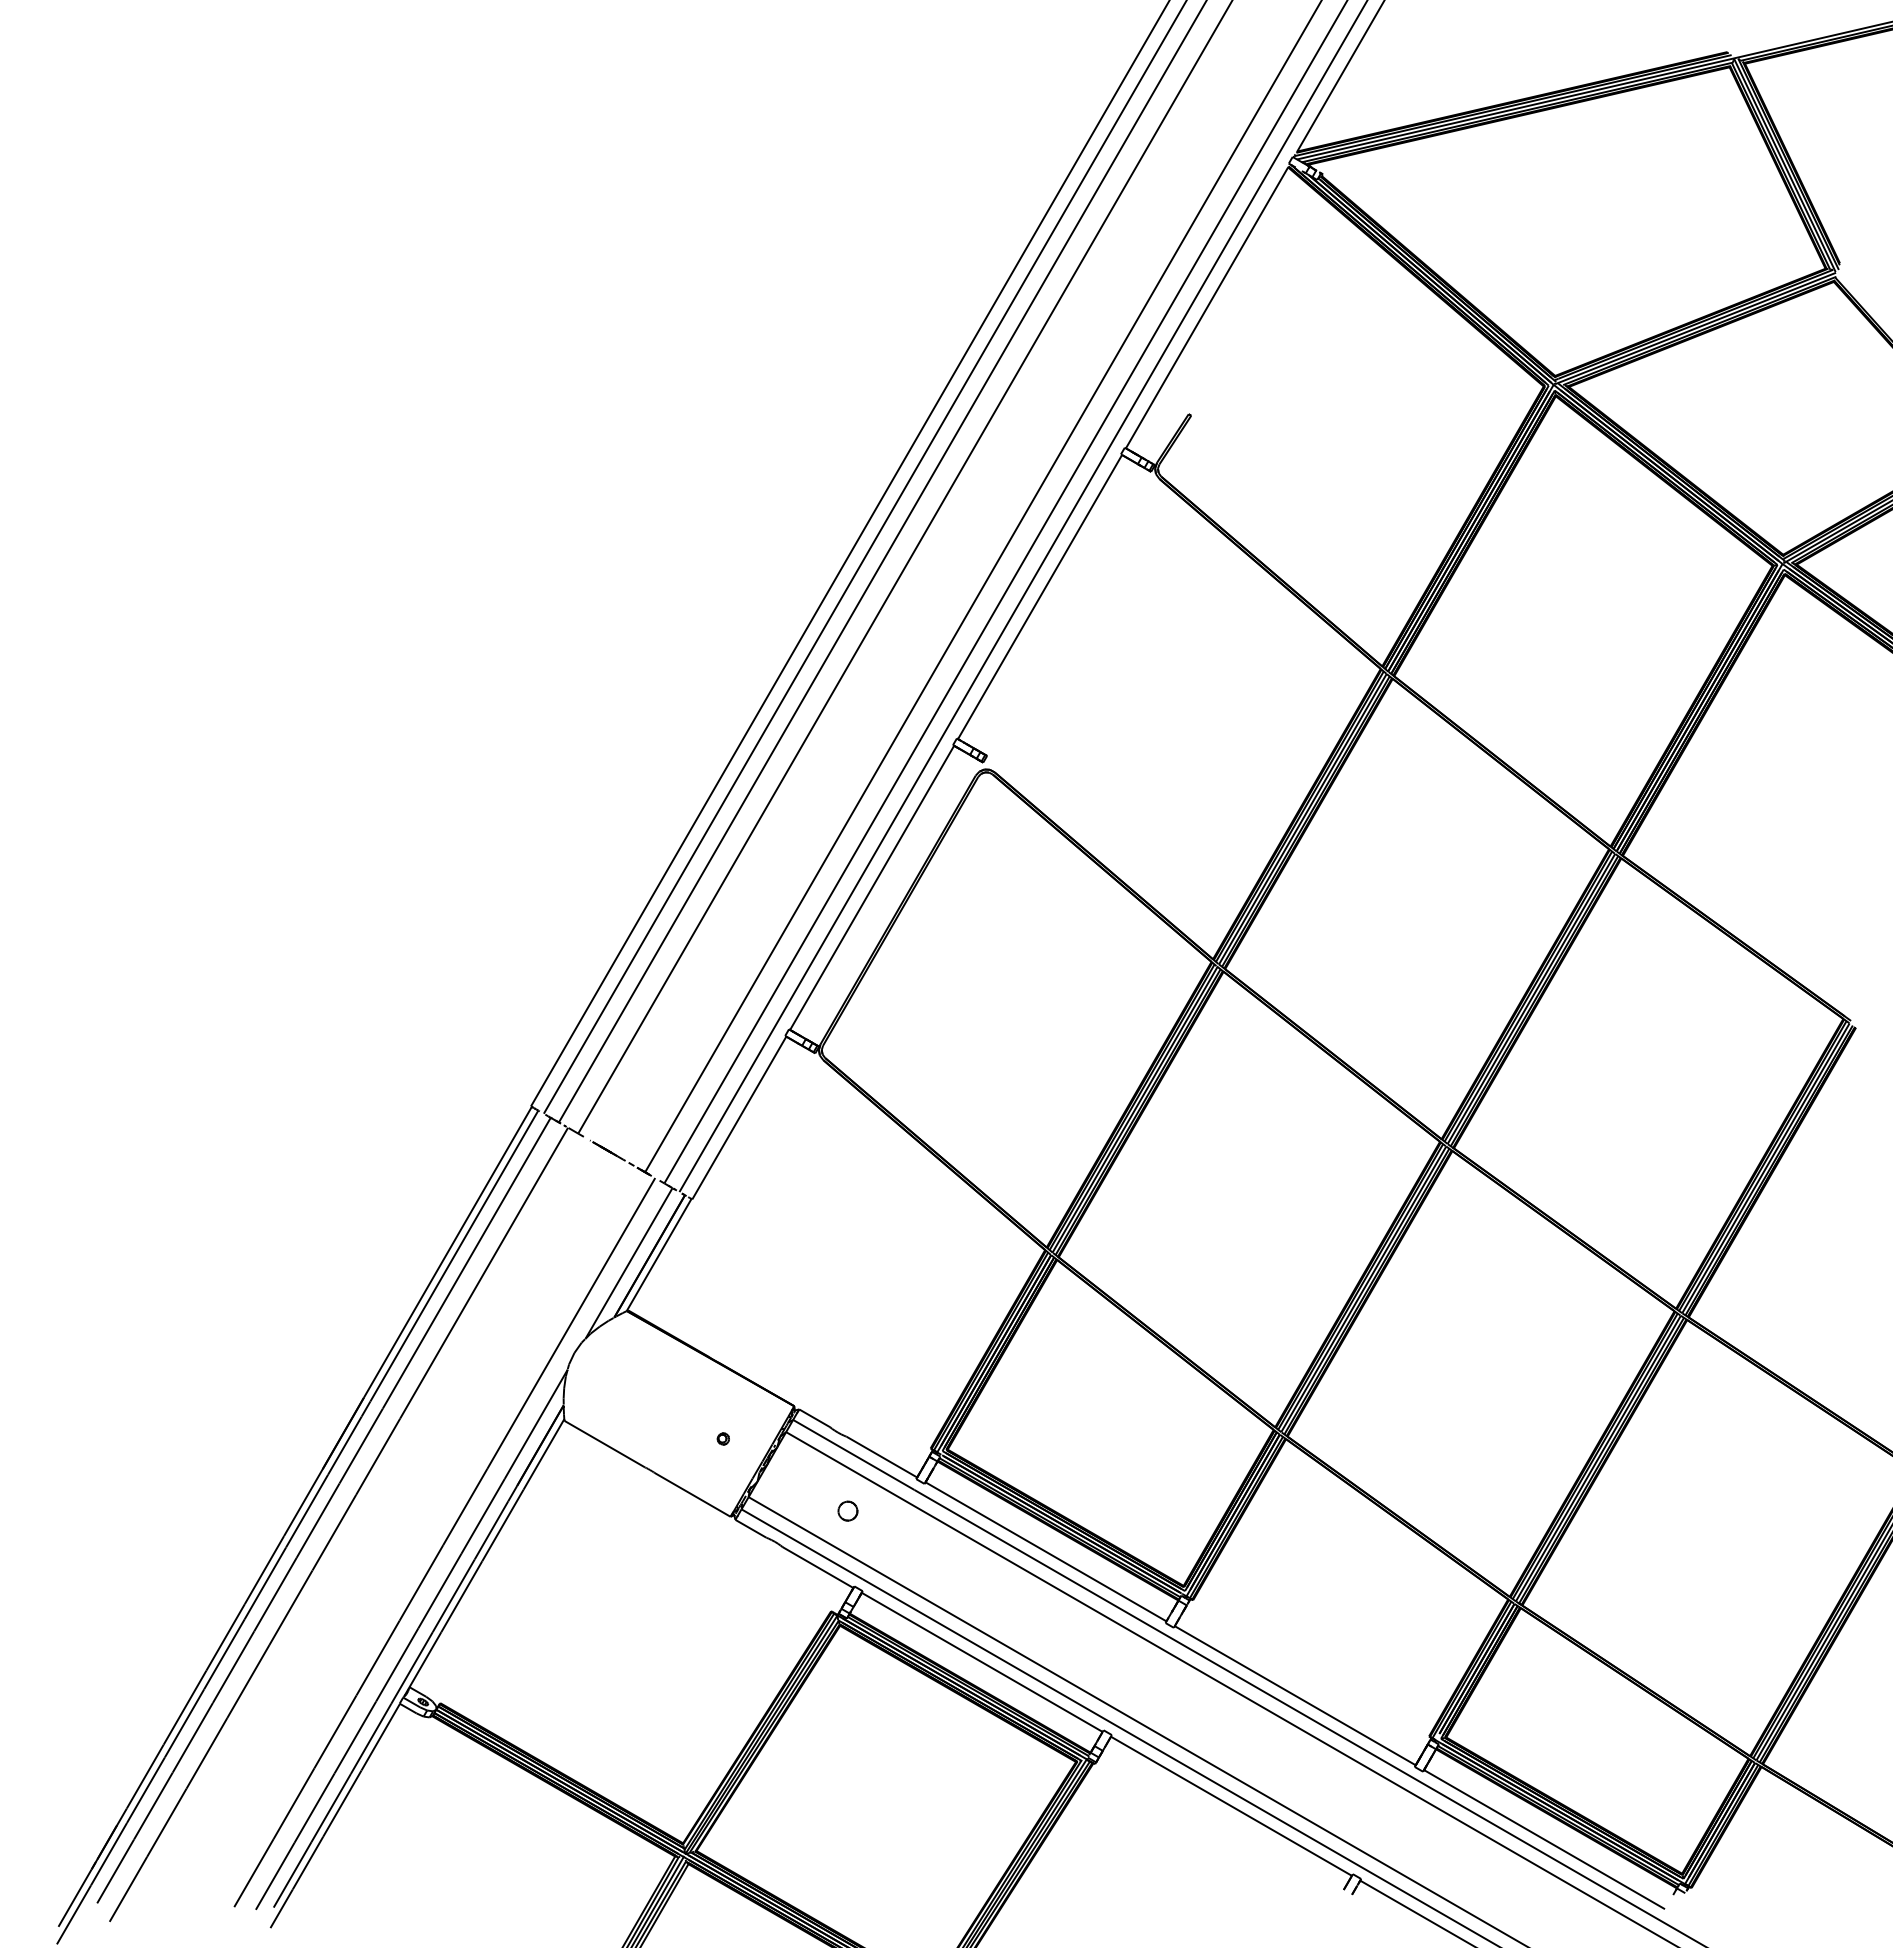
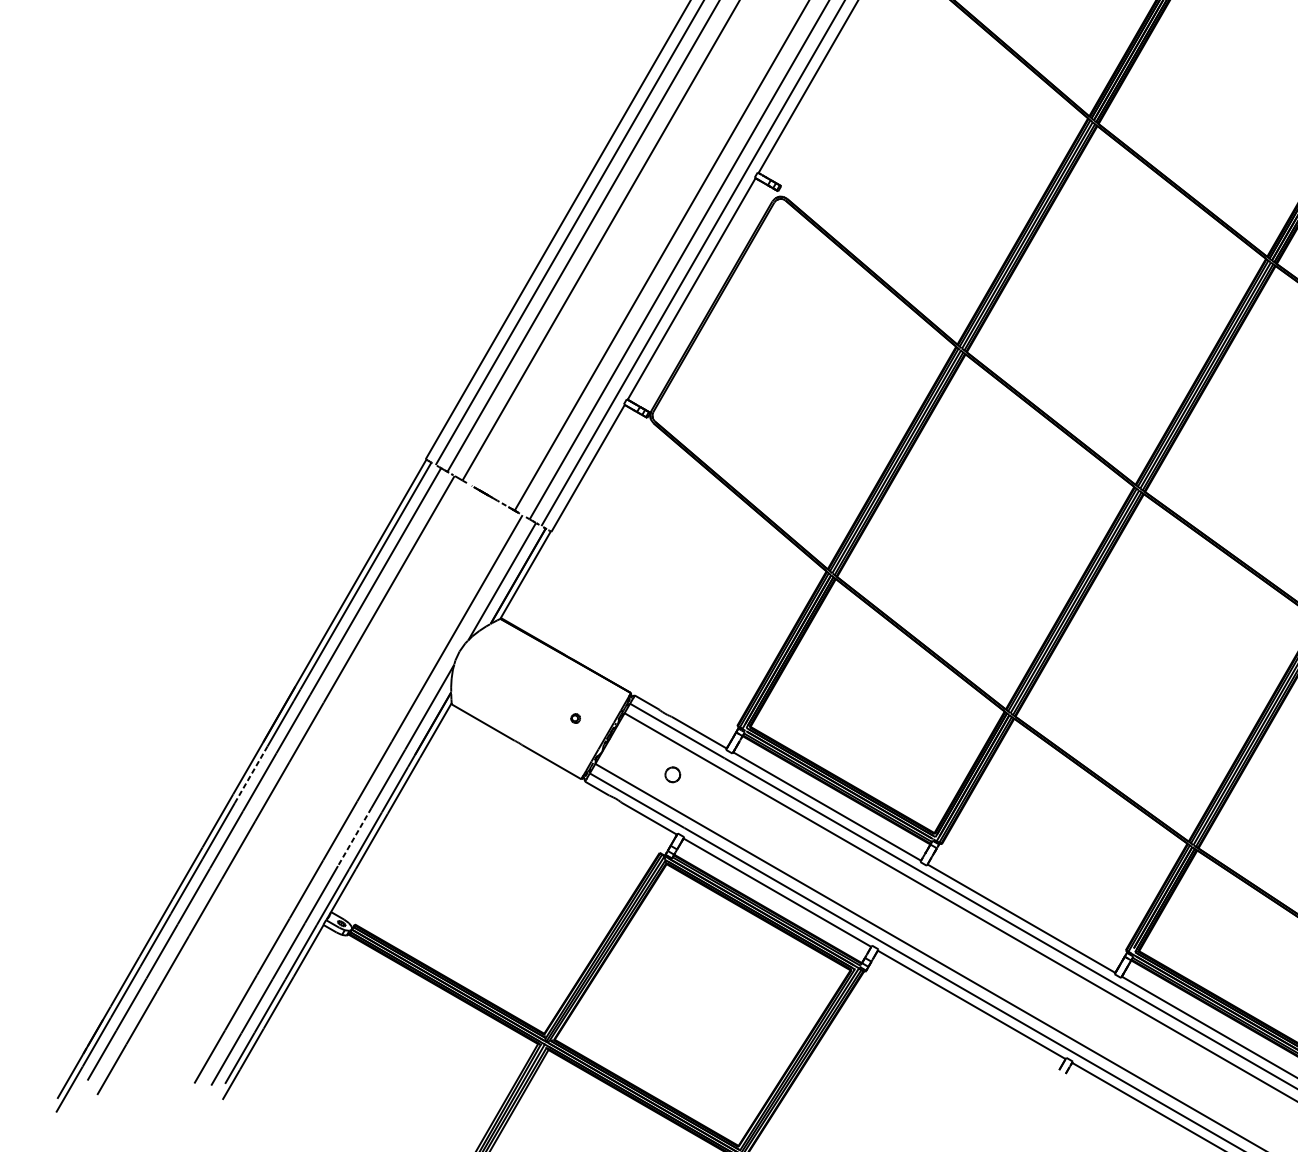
line: (307, 1510) -> (251, 774), solid -> dashed
line: (439, 1591) -> (354, 837), solid -> dashed

